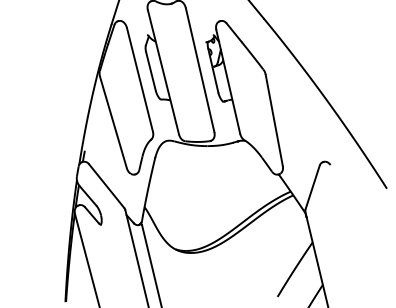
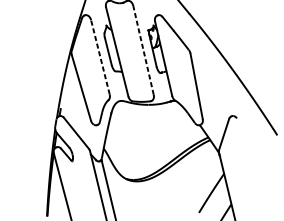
line: (200, 70) -> (143, 50), solid -> dashed
line: (139, 79) -> (100, 57), solid -> dashed

